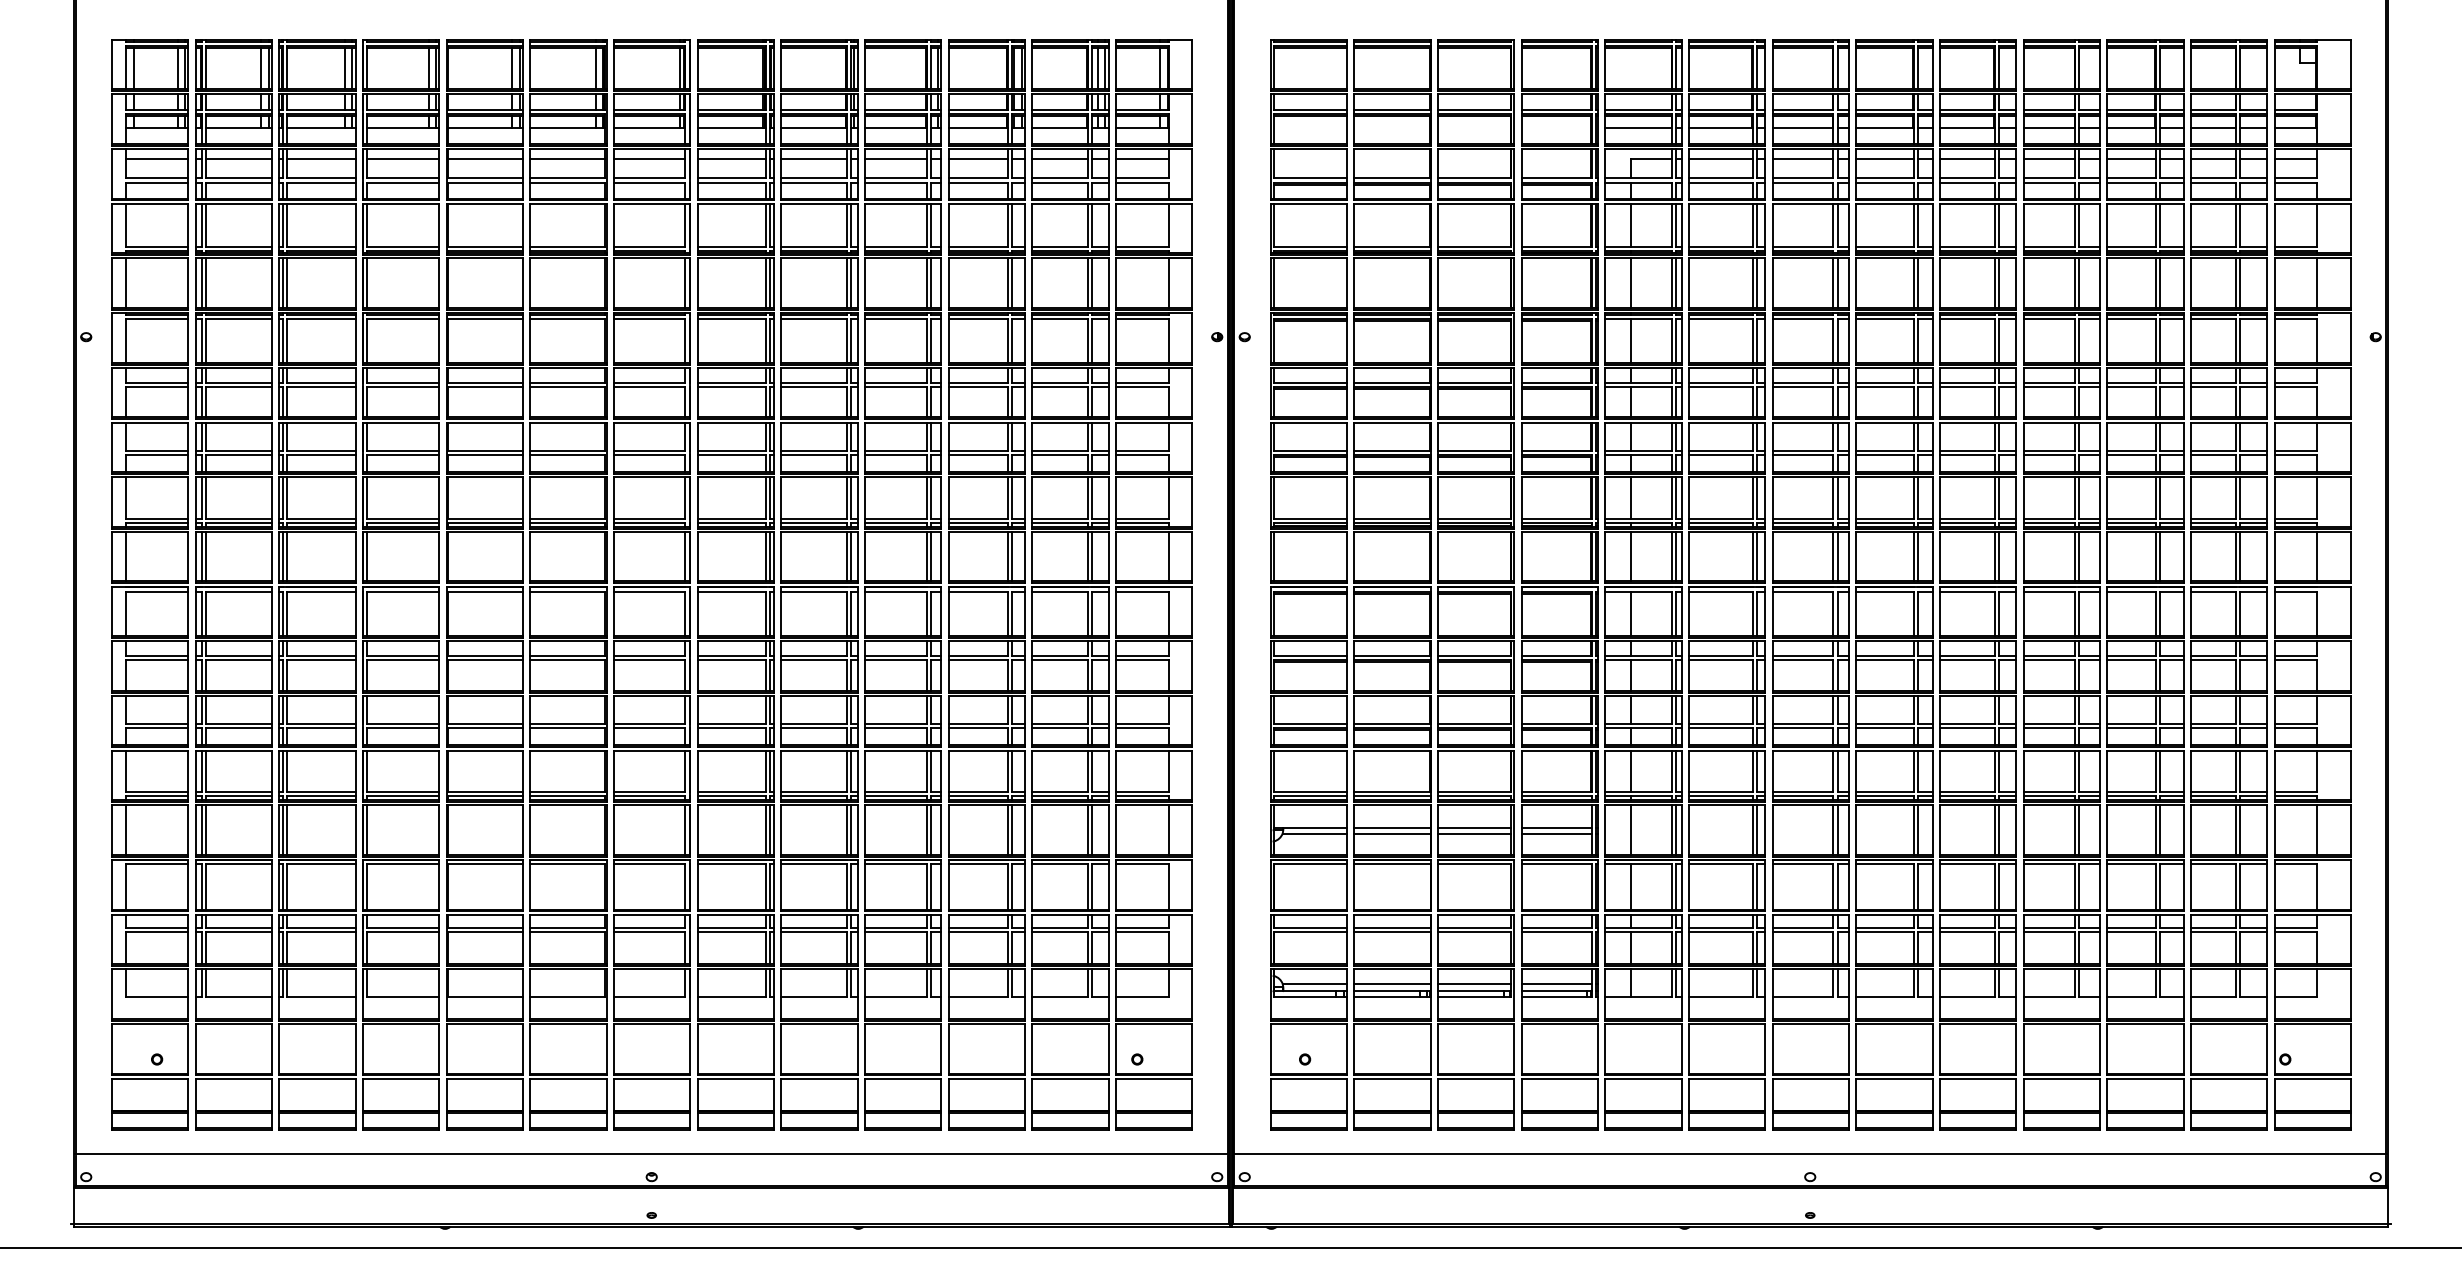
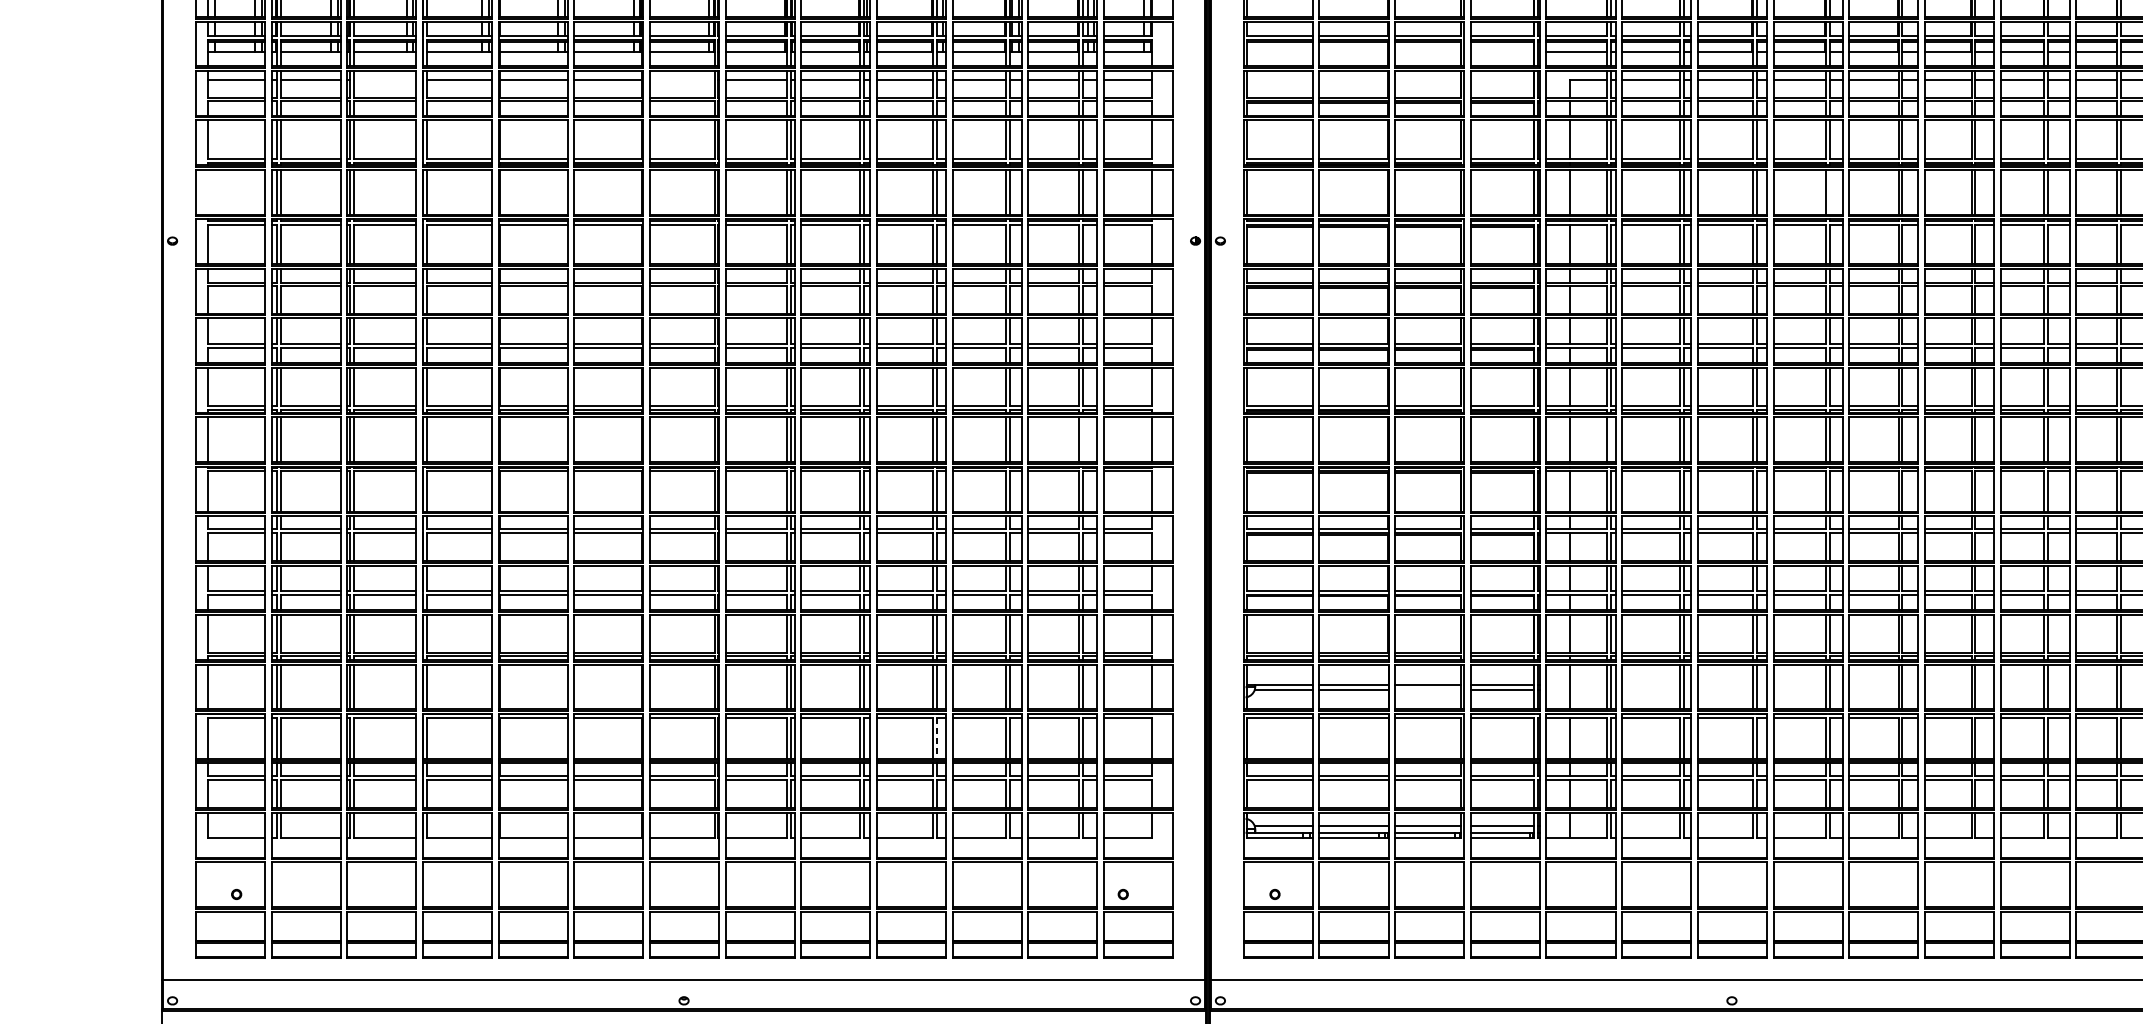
line: (320, 158) -> (384, 79), removed
line: (649, 158) -> (682, 79), removed
line: (125, 282) -> (208, 191), removed
line: (1918, 282) -> (1829, 191), removed
line: (1092, 556) -> (1082, 439), removed
line: (1676, 556) -> (1610, 439), removed
line: (1474, 833) -> (1428, 690), removed
line: (931, 886) -> (937, 738), solid -> dashed

